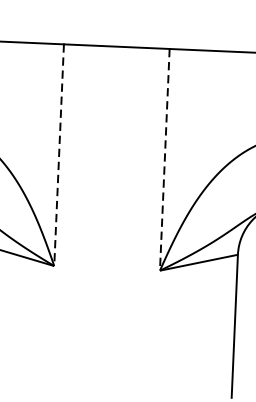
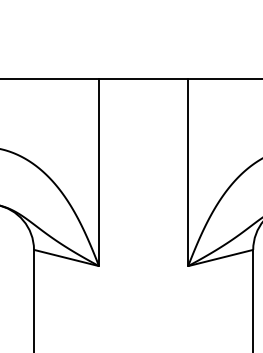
line: (59, 156) -> (99, 173), dashed -> solid
line: (165, 160) -> (188, 173), dashed -> solid

